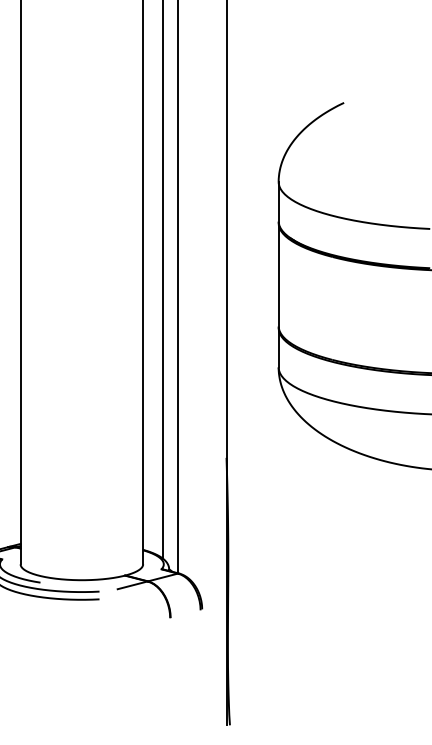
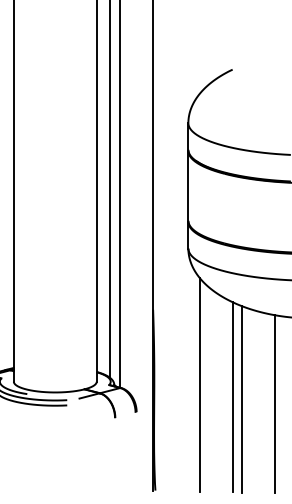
line: (295, 568) -> (199, 384), added
line: (343, 587) -> (232, 397), added
line: (358, 590) -> (242, 399), added
line: (407, 598) -> (275, 404), added

